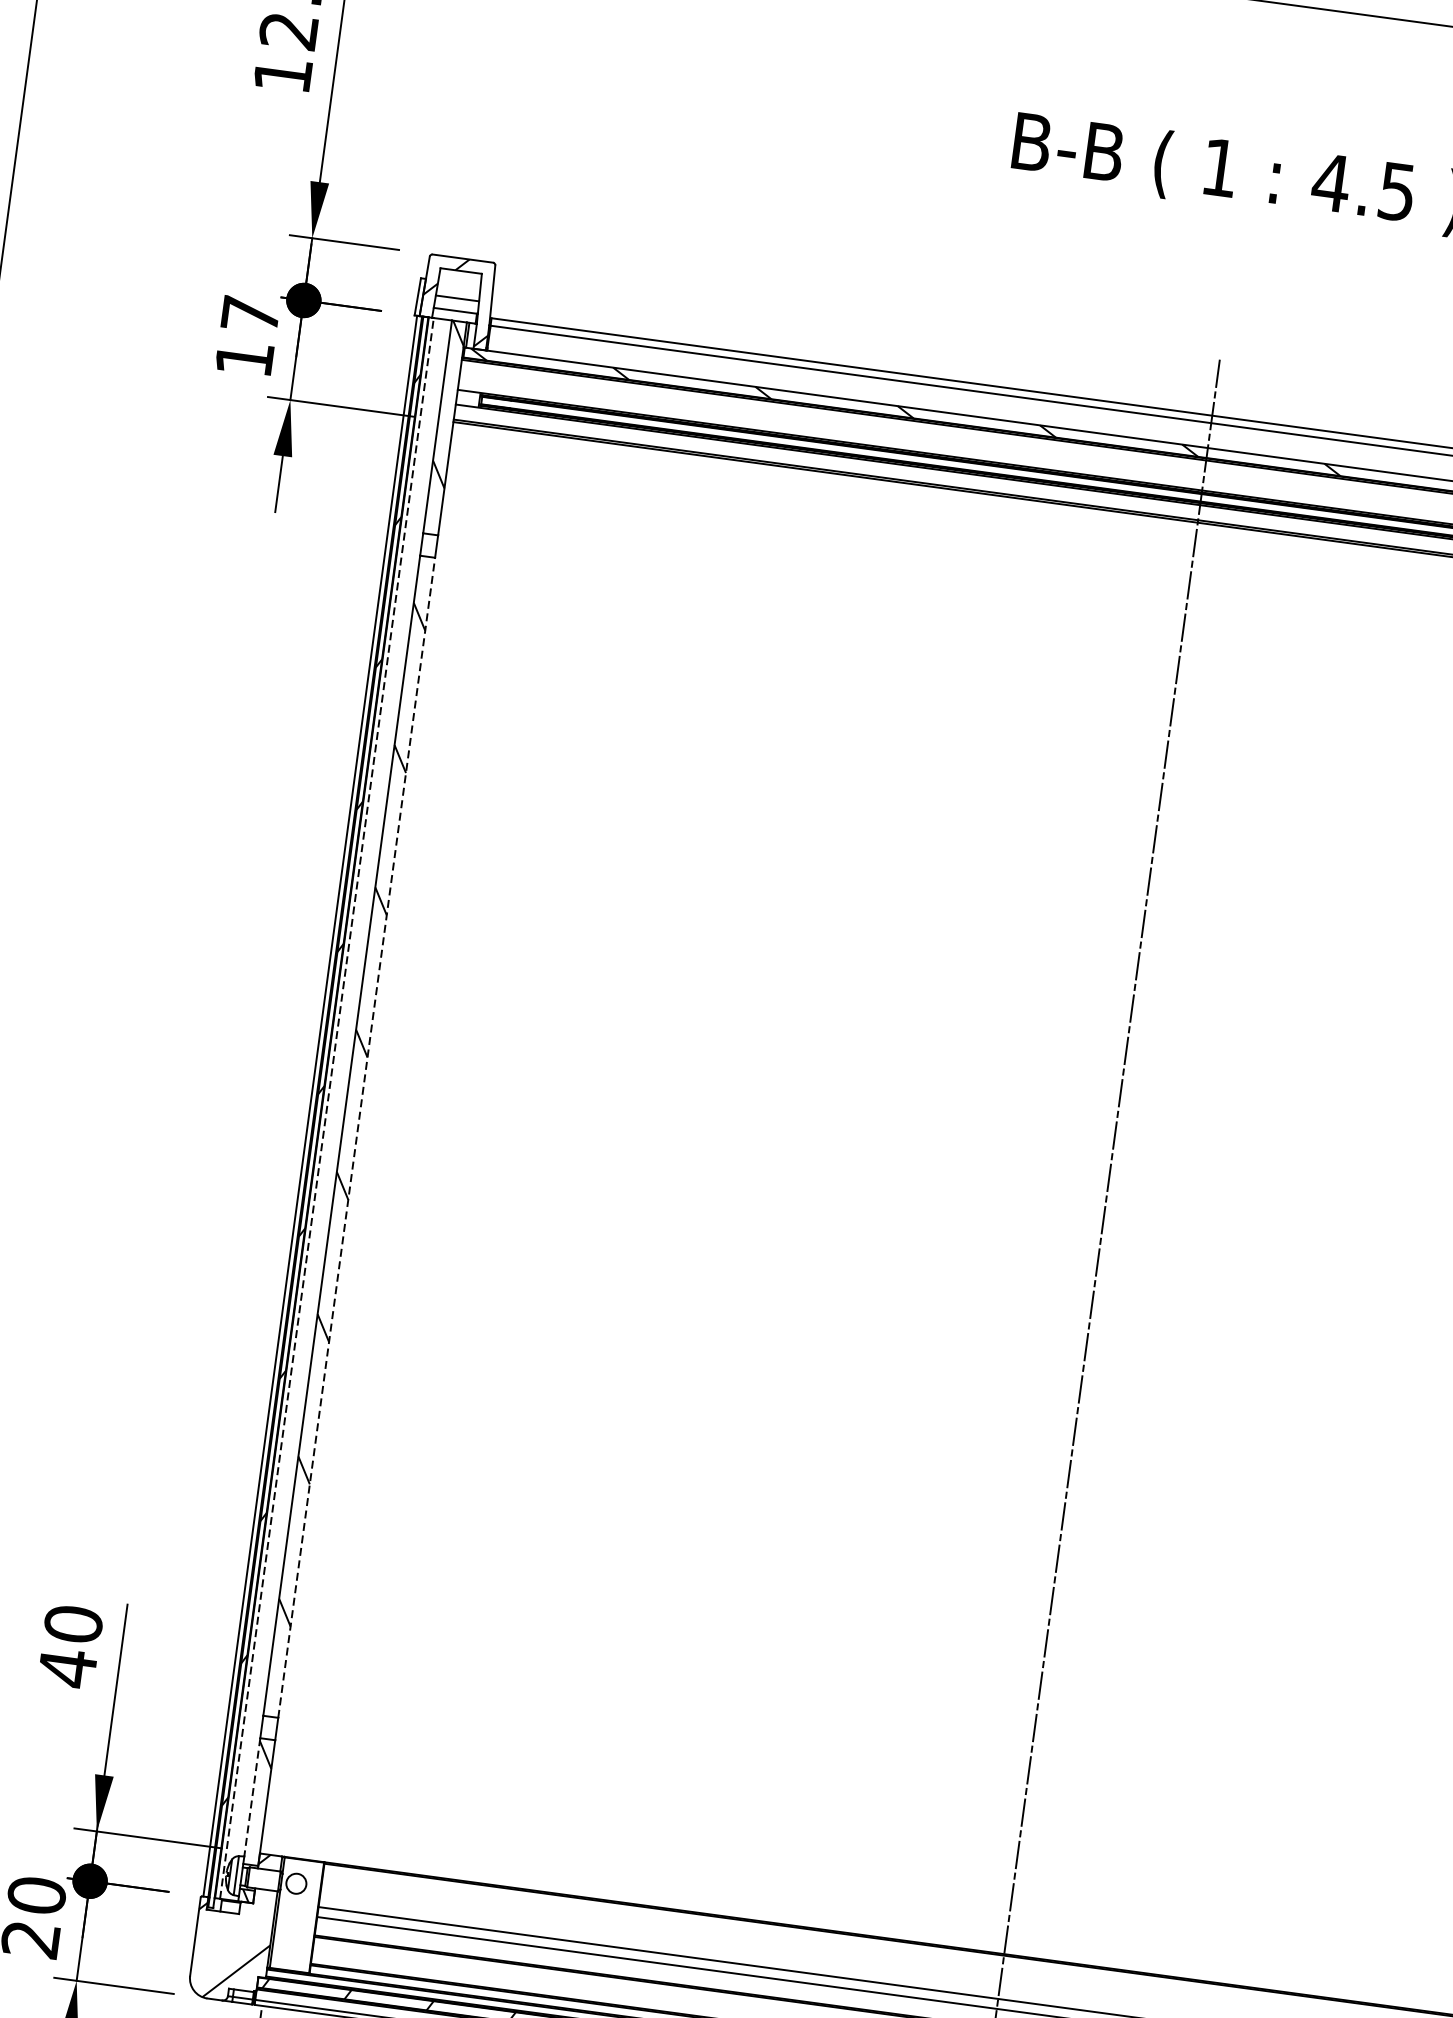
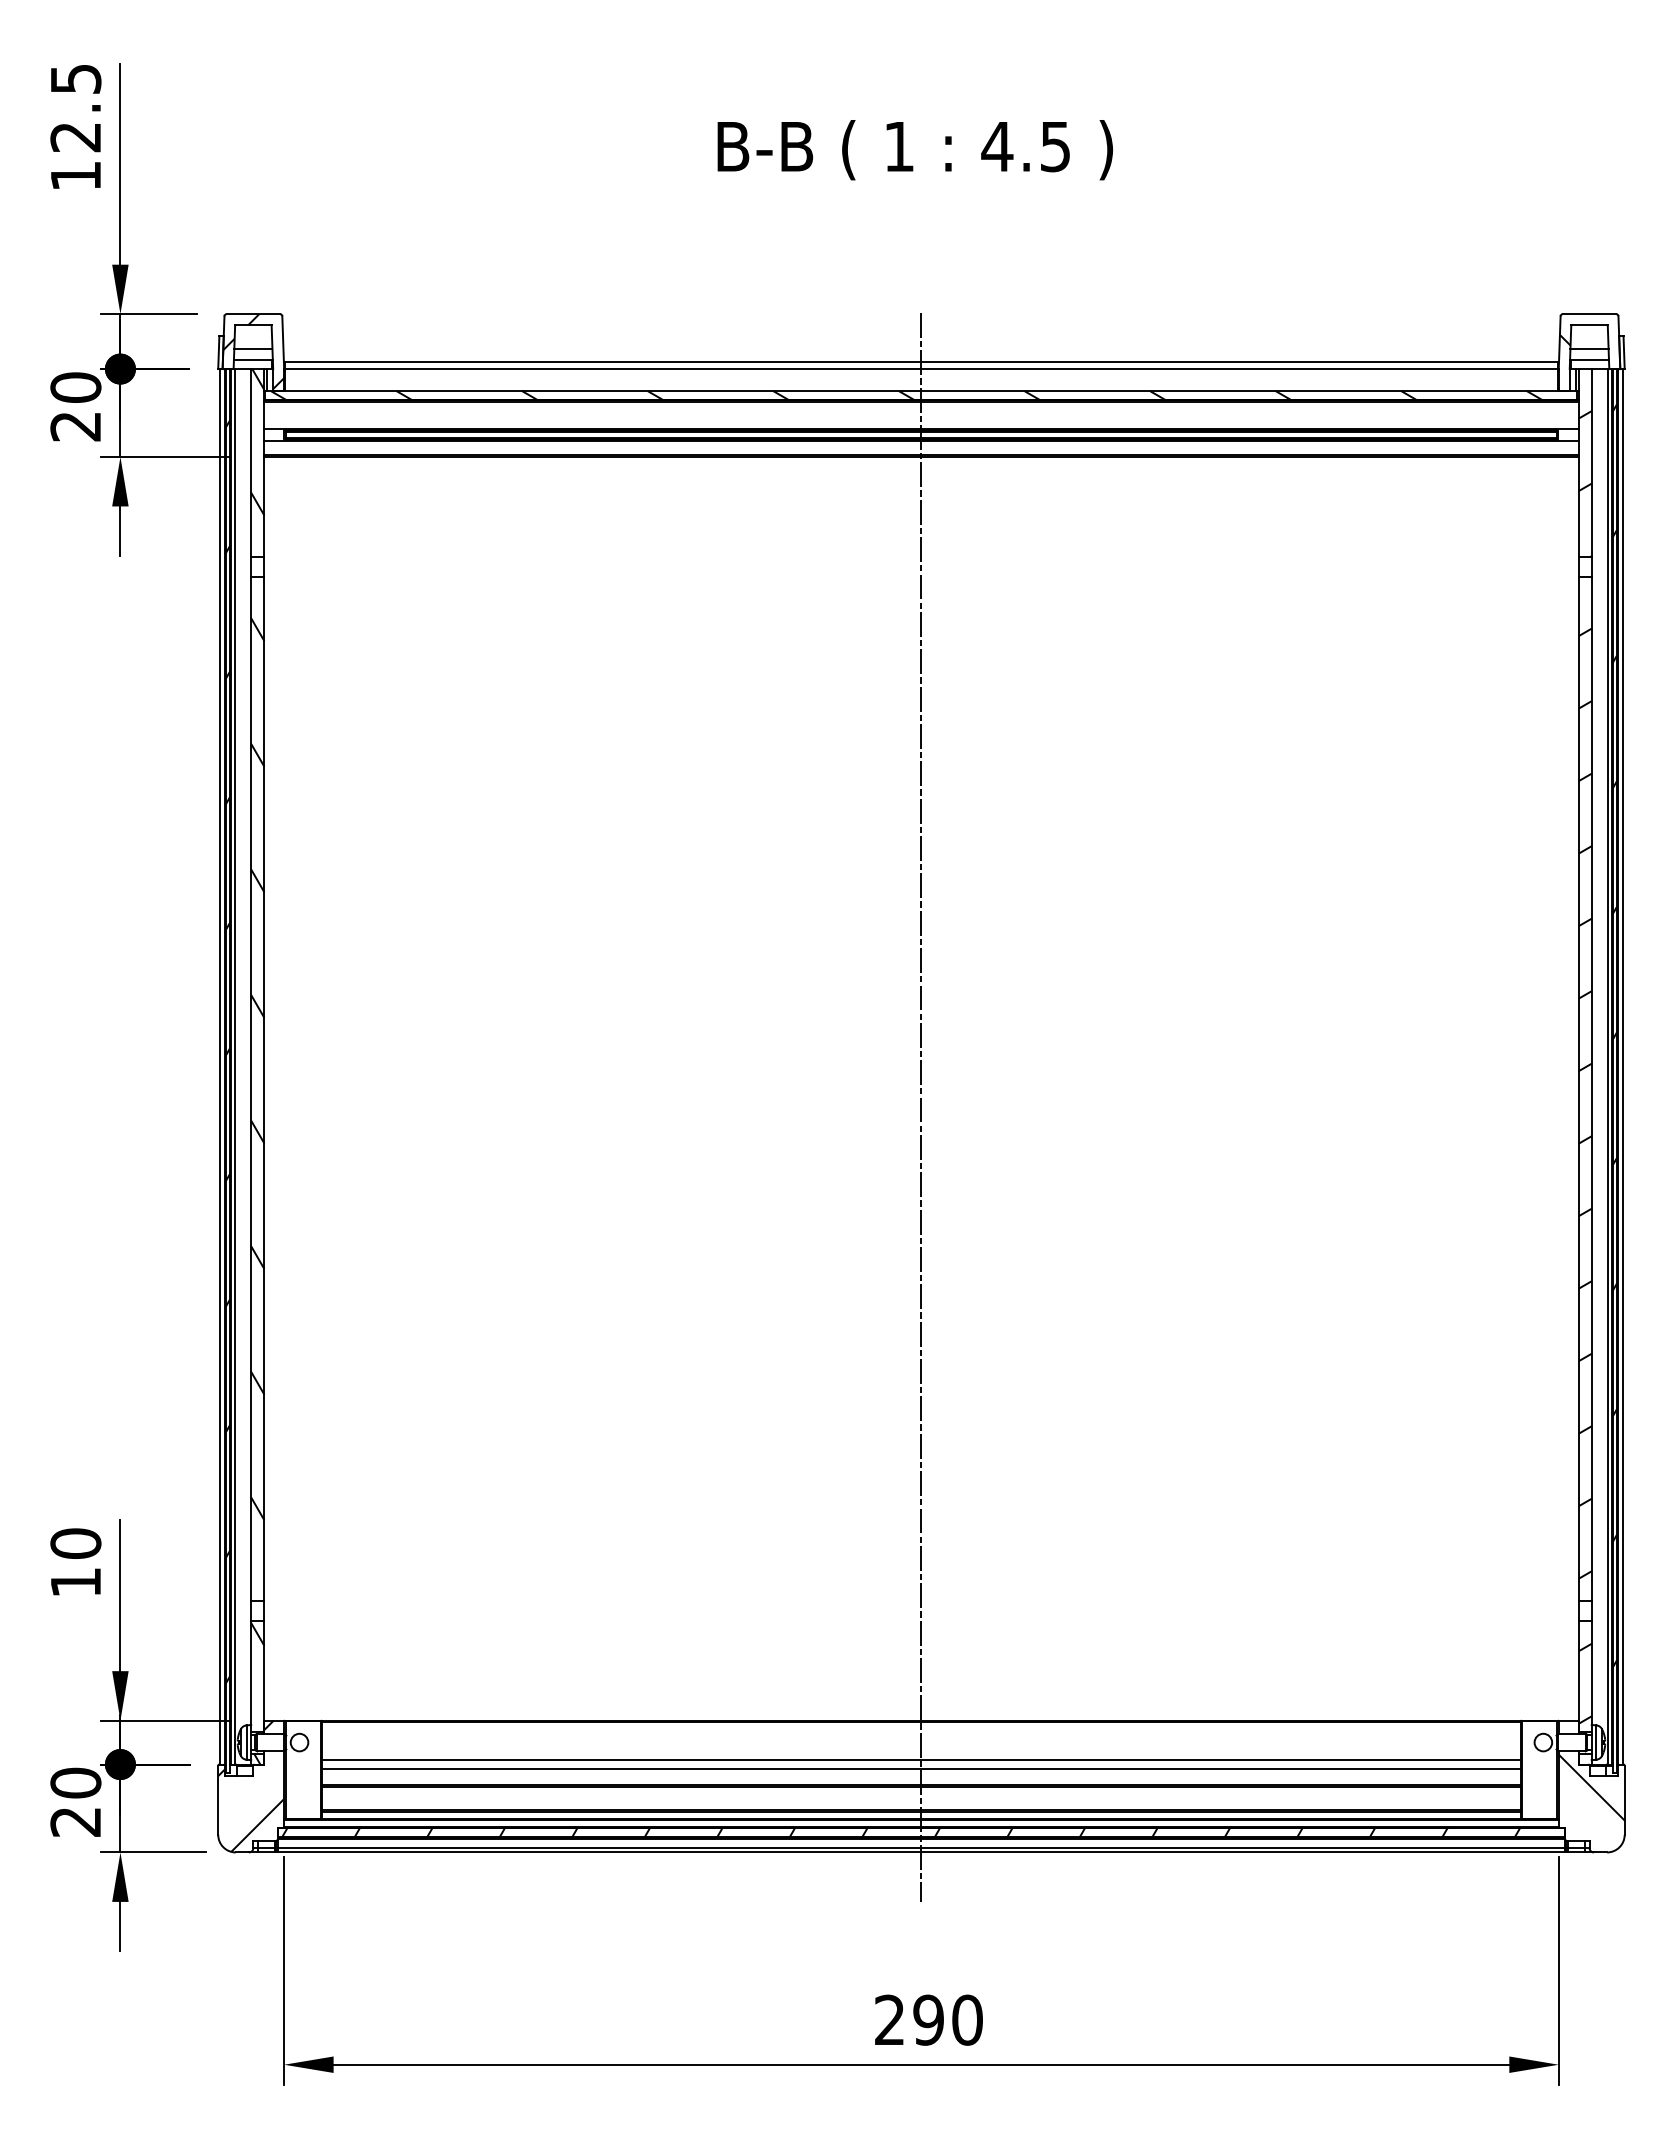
text: (247, 335) -> (75, 406), 17 -> 20
line: (327, 1108) -> (235, 1066), dashed -> solid
line: (356, 1137) -> (264, 1088), dashed -> solid
text: (67, 1668) -> (75, 1582), 40 -> 10
line: (252, 1798) -> (251, 1673), dashed -> solid

